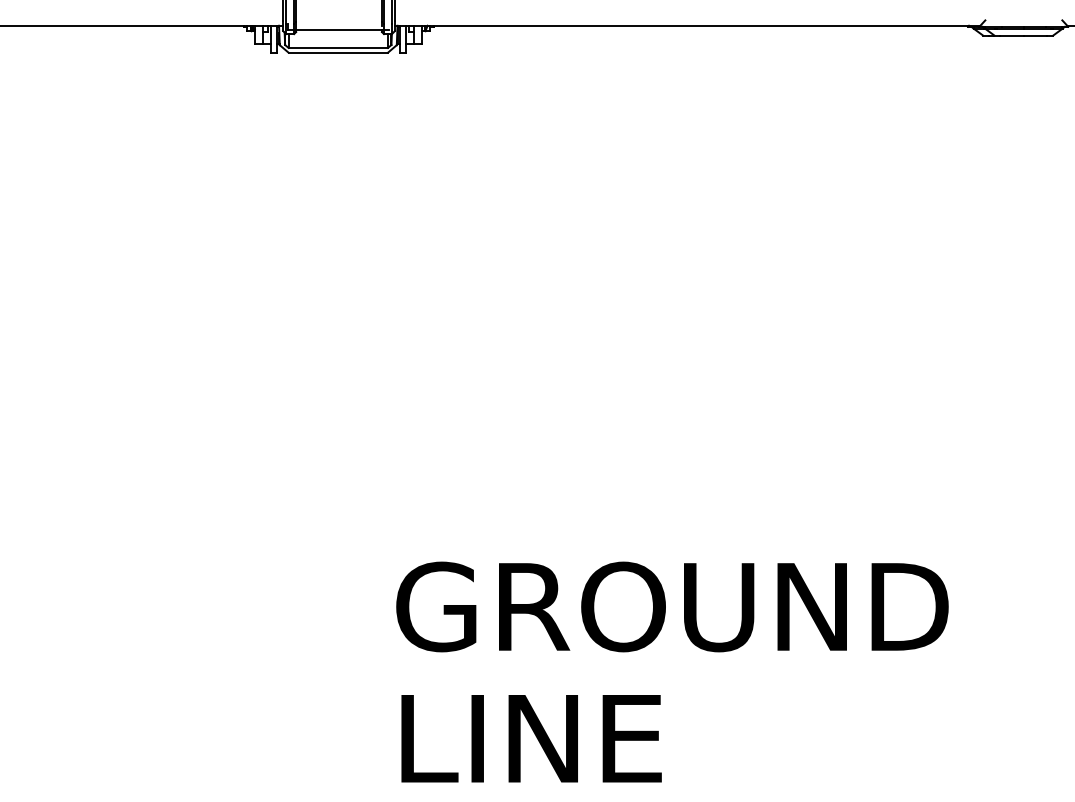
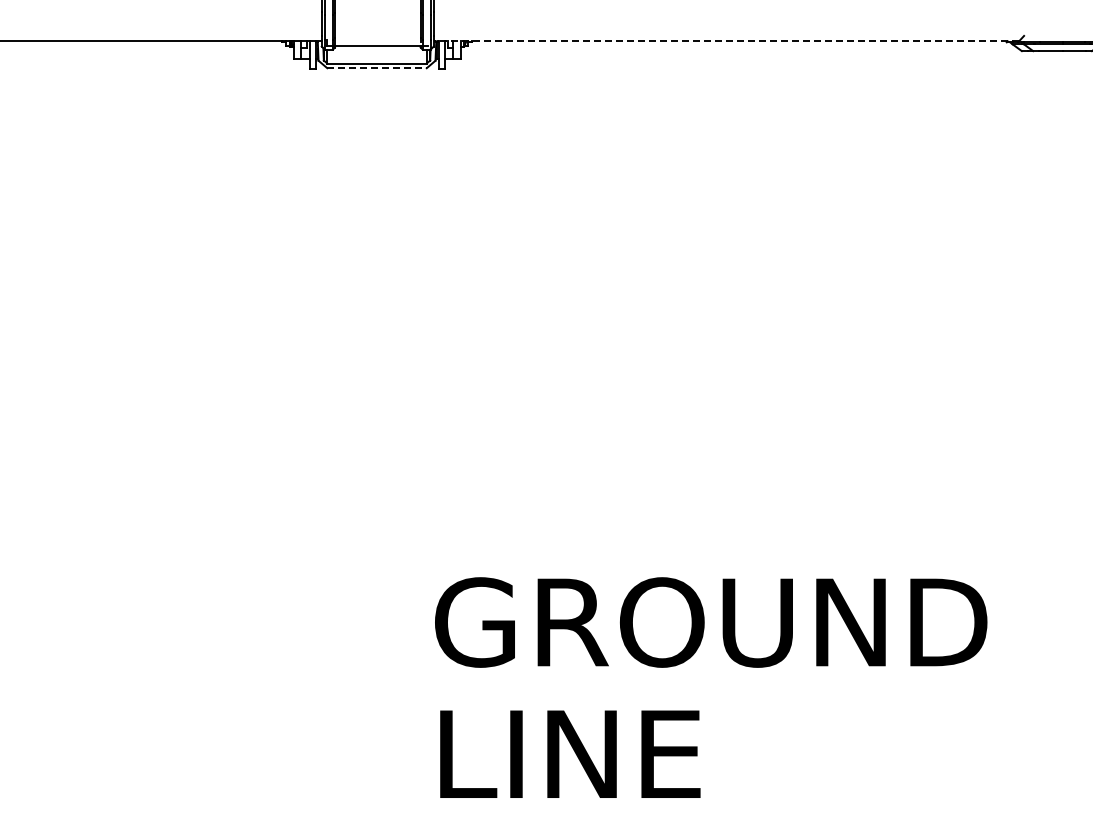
line: (687, 25) -> (726, 41), solid -> dashed
line: (338, 52) -> (377, 68), solid -> dashed

